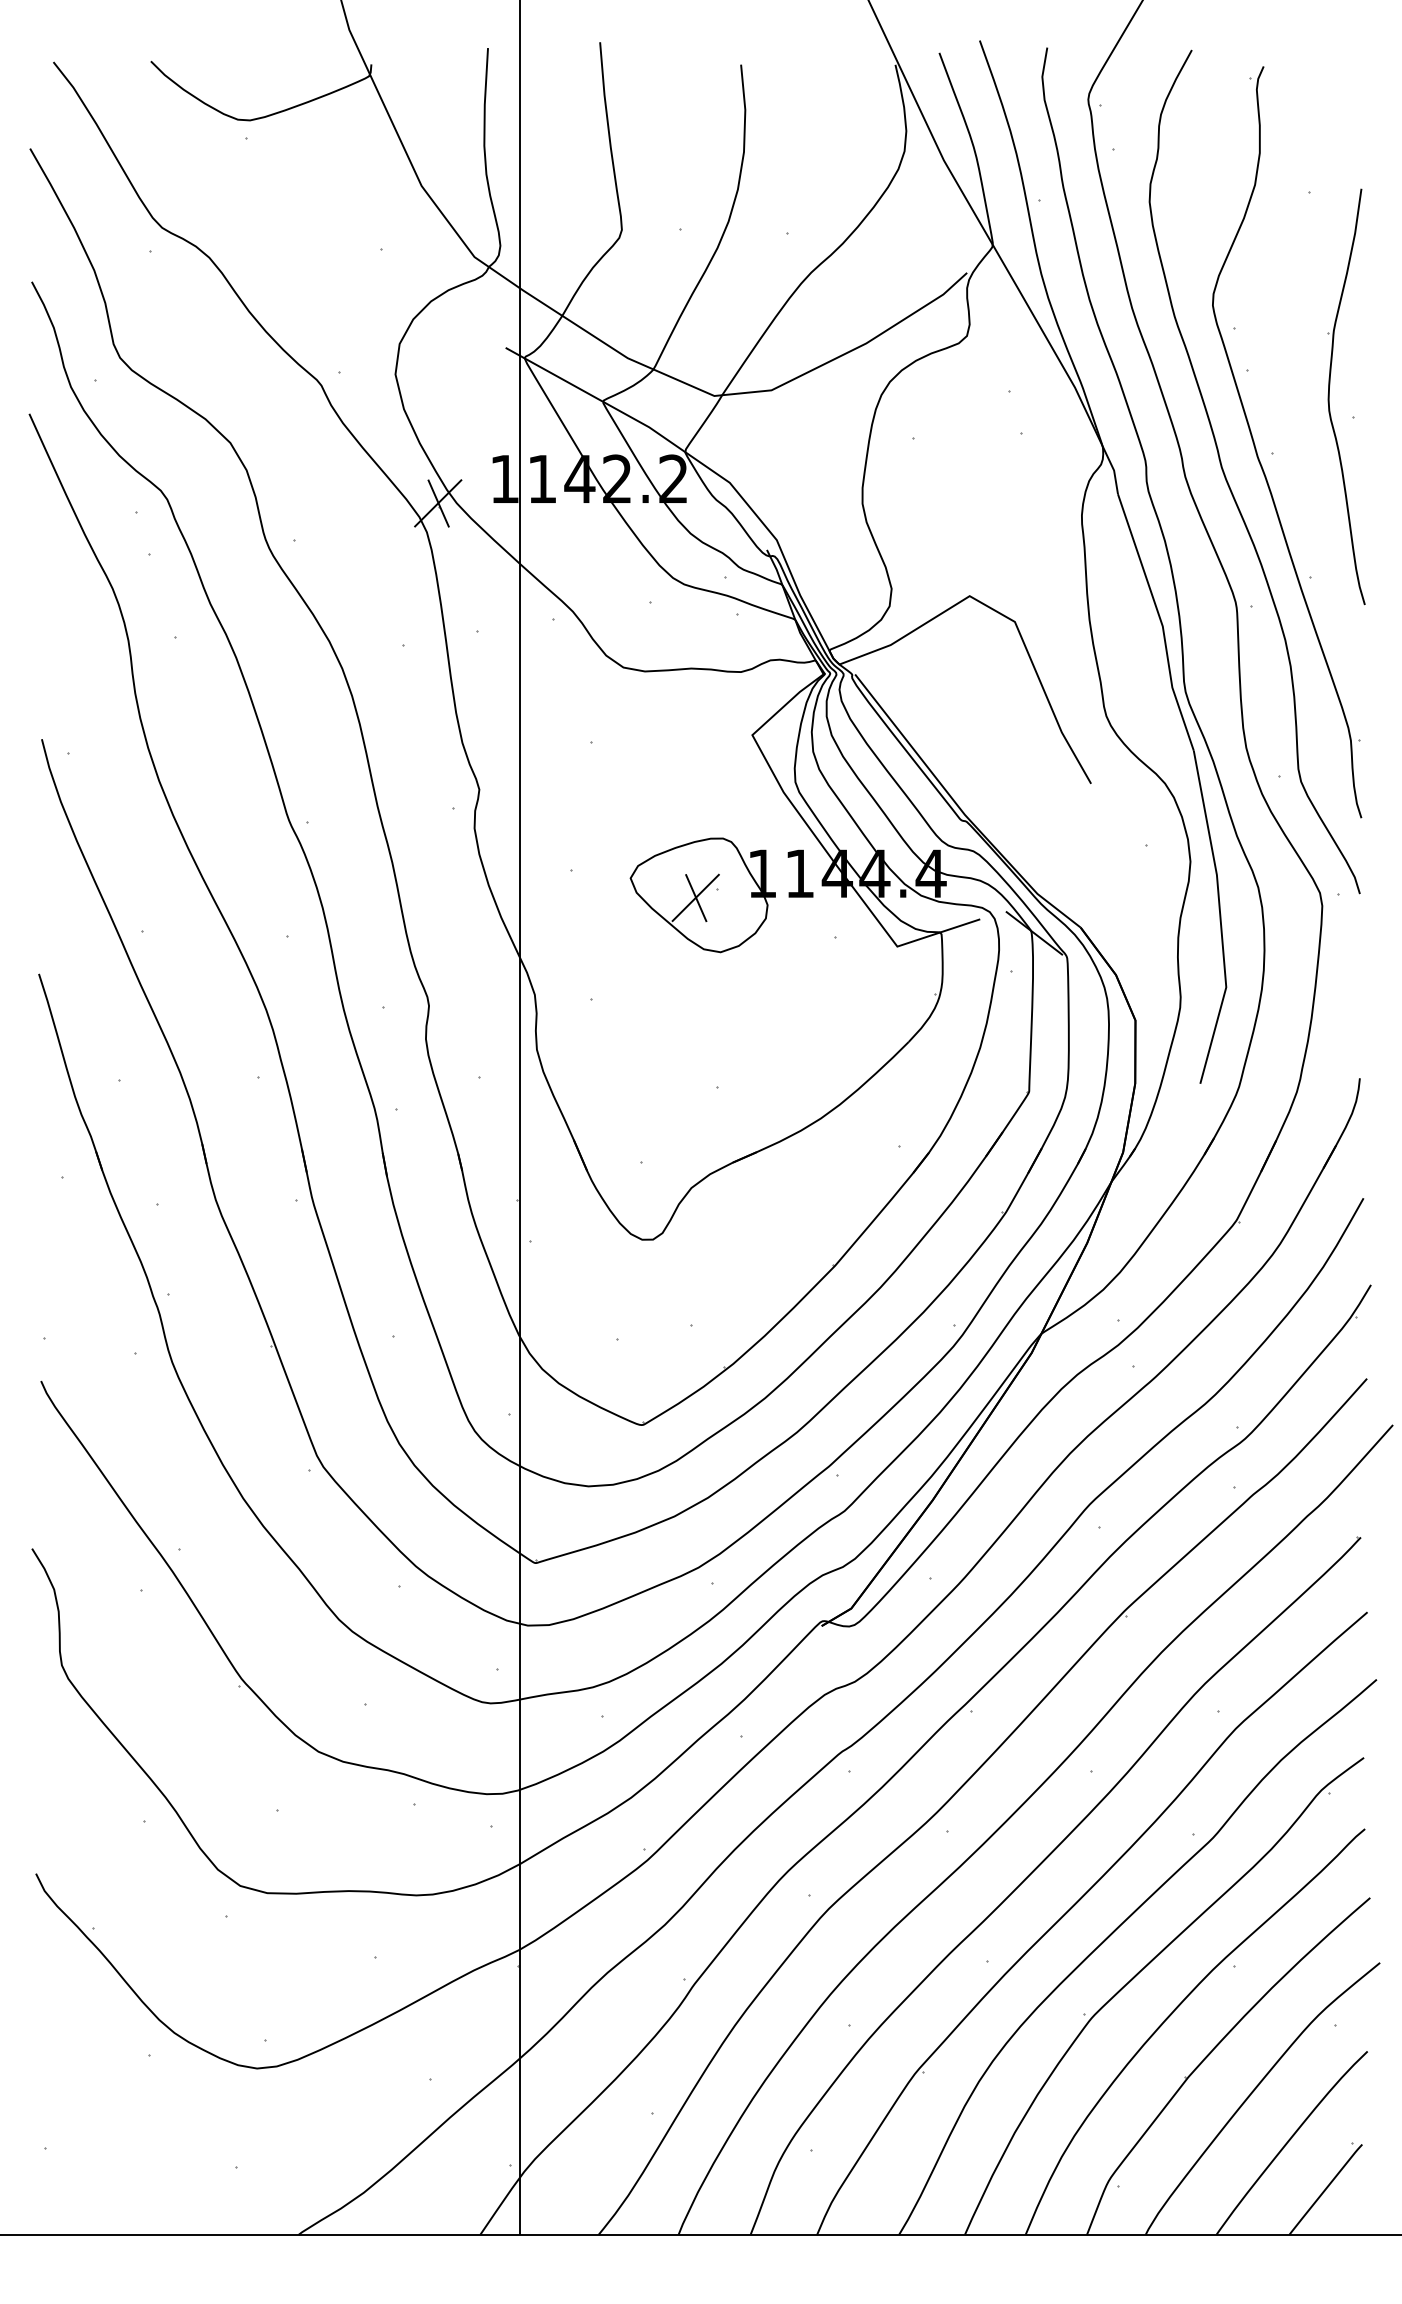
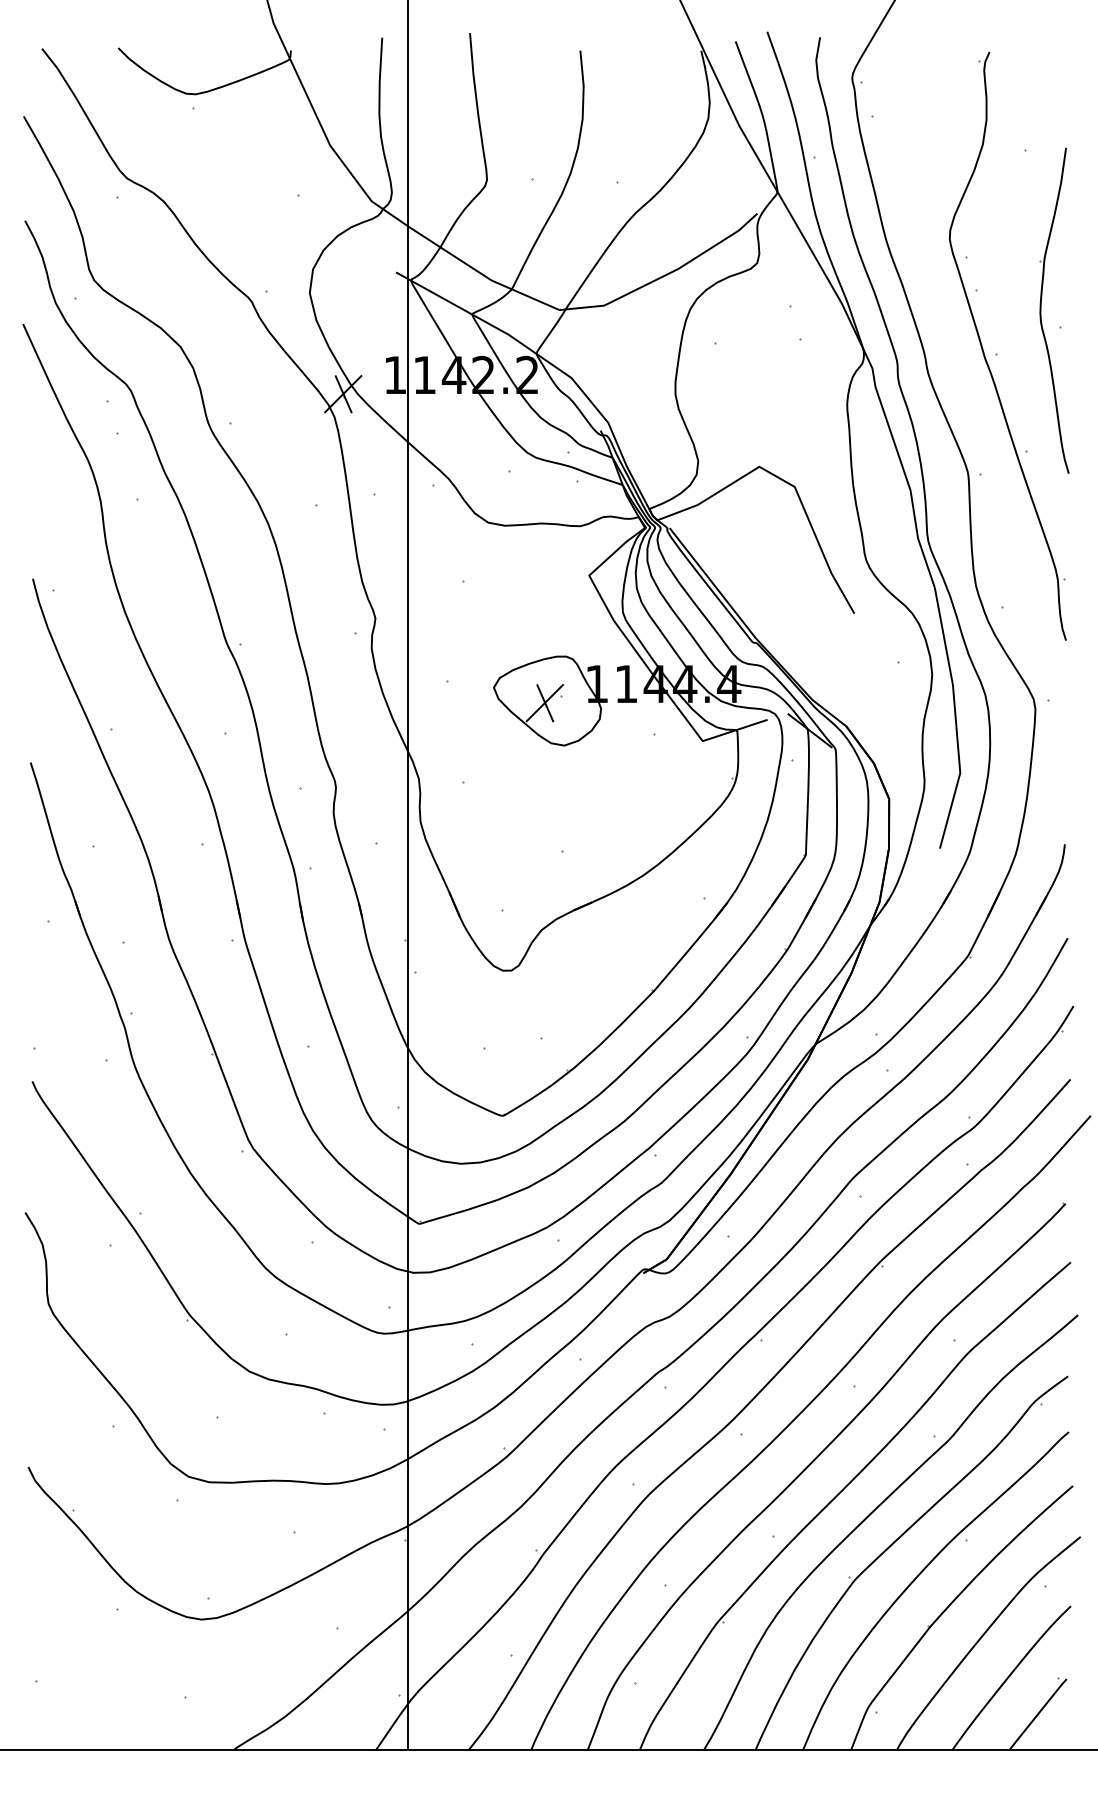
curve: (1227, 479) -> (961, 375), removed

